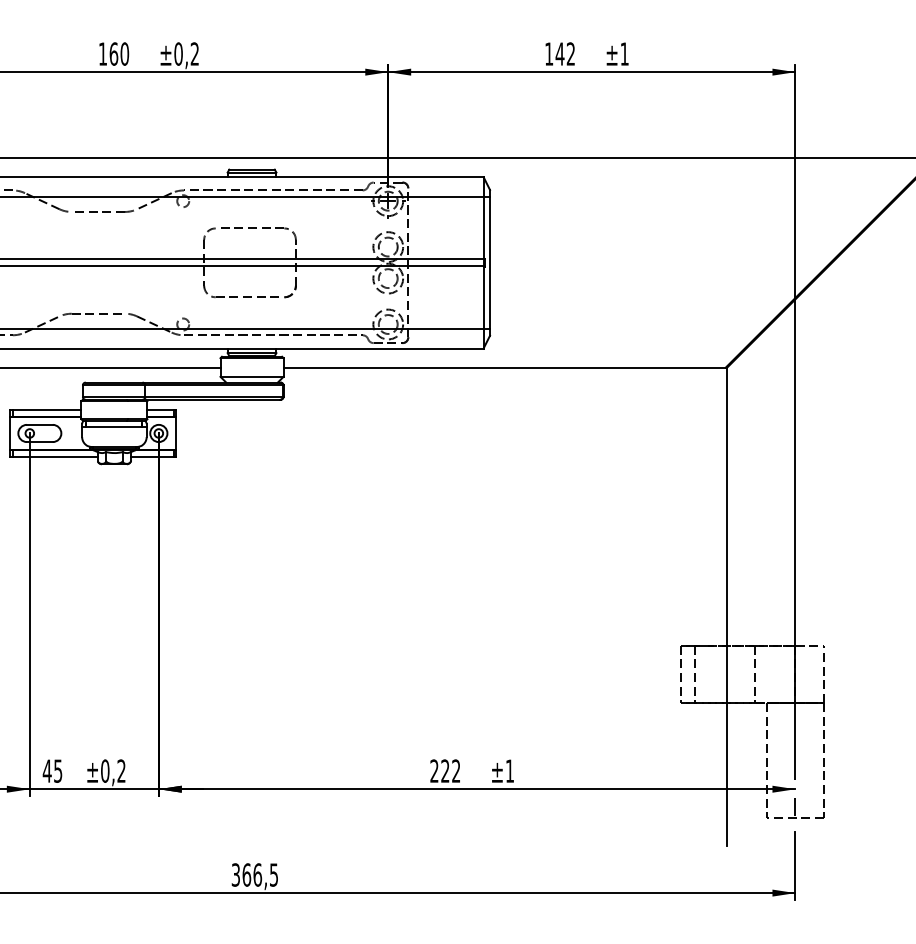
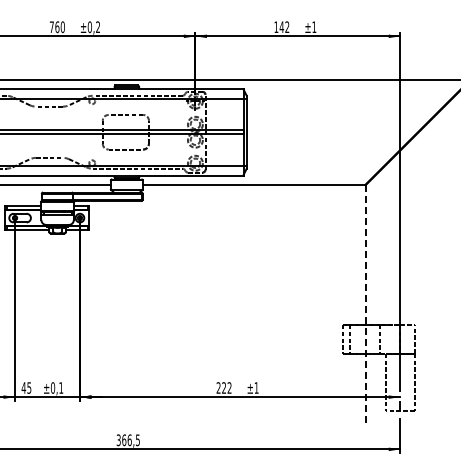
text: (102, 52) -> (51, 26), 160 -> 760
line: (726, 609) -> (365, 306), solid -> dashed
text: (120, 770) -> (60, 387), ±0,2 -> ±0,1

